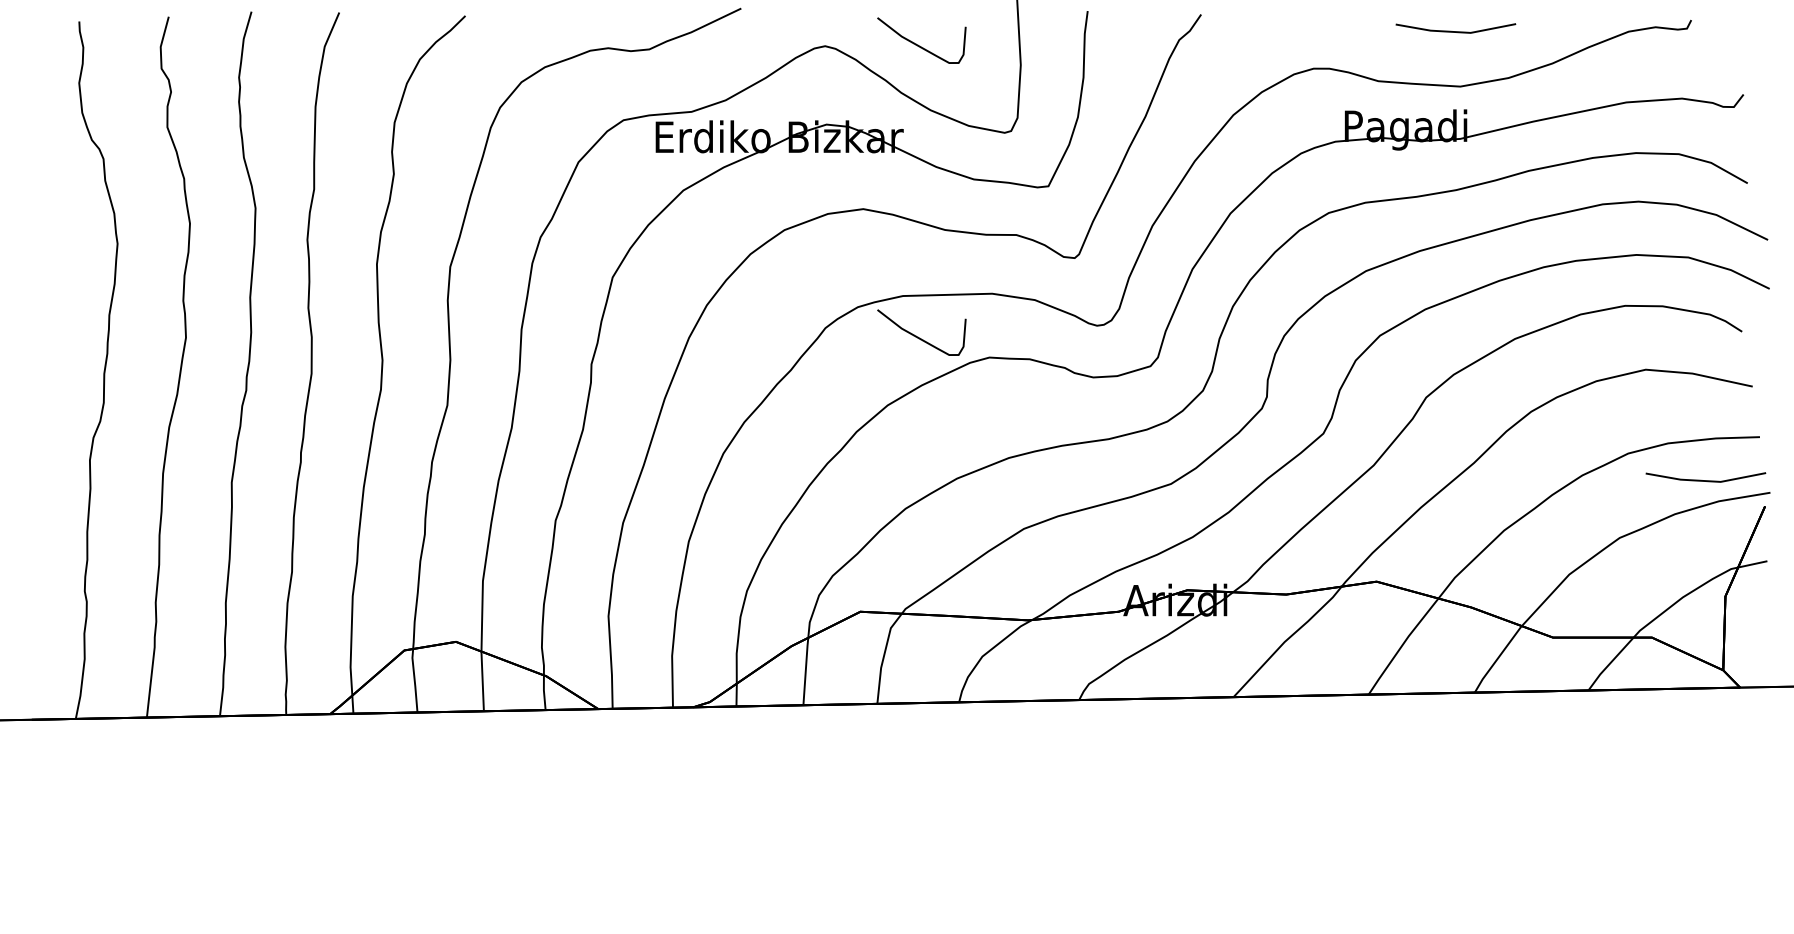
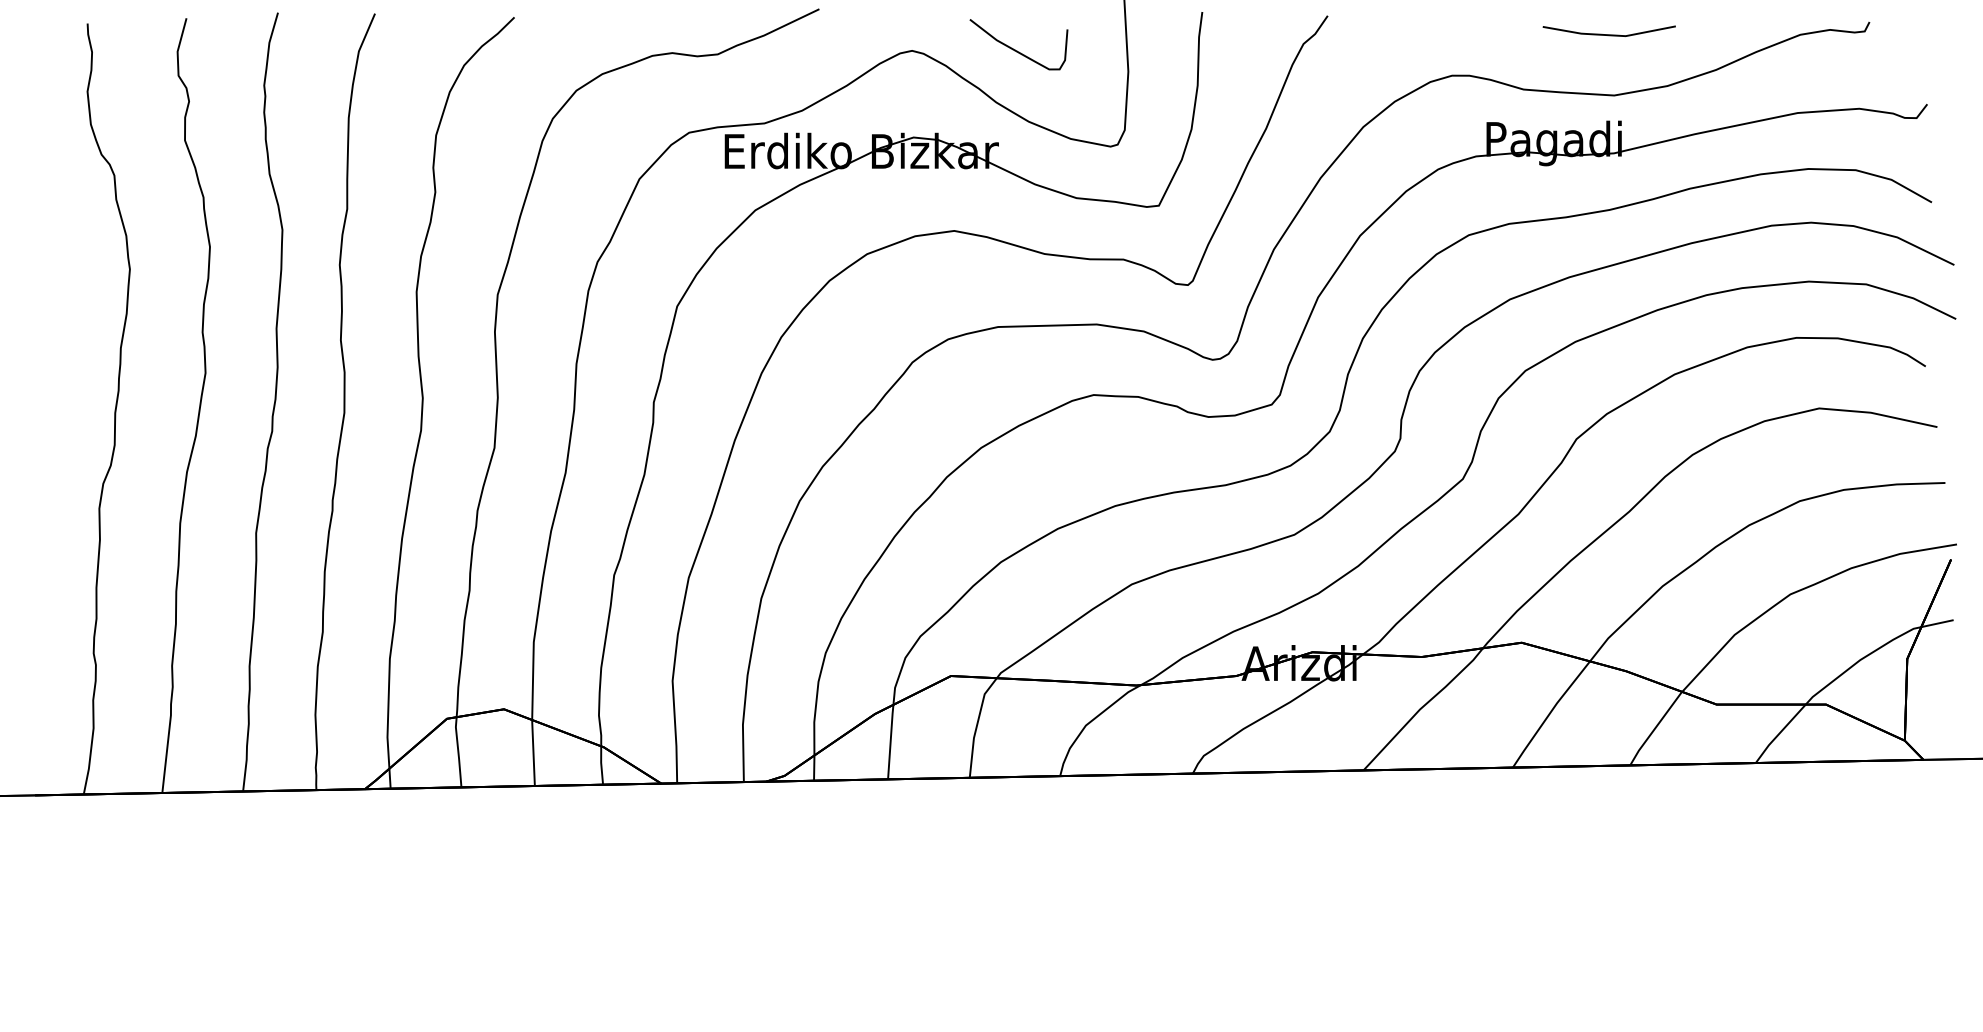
curve: (918, 336) -> (1015, 371), removed
line: (1705, 480) -> (1885, 530), removed

